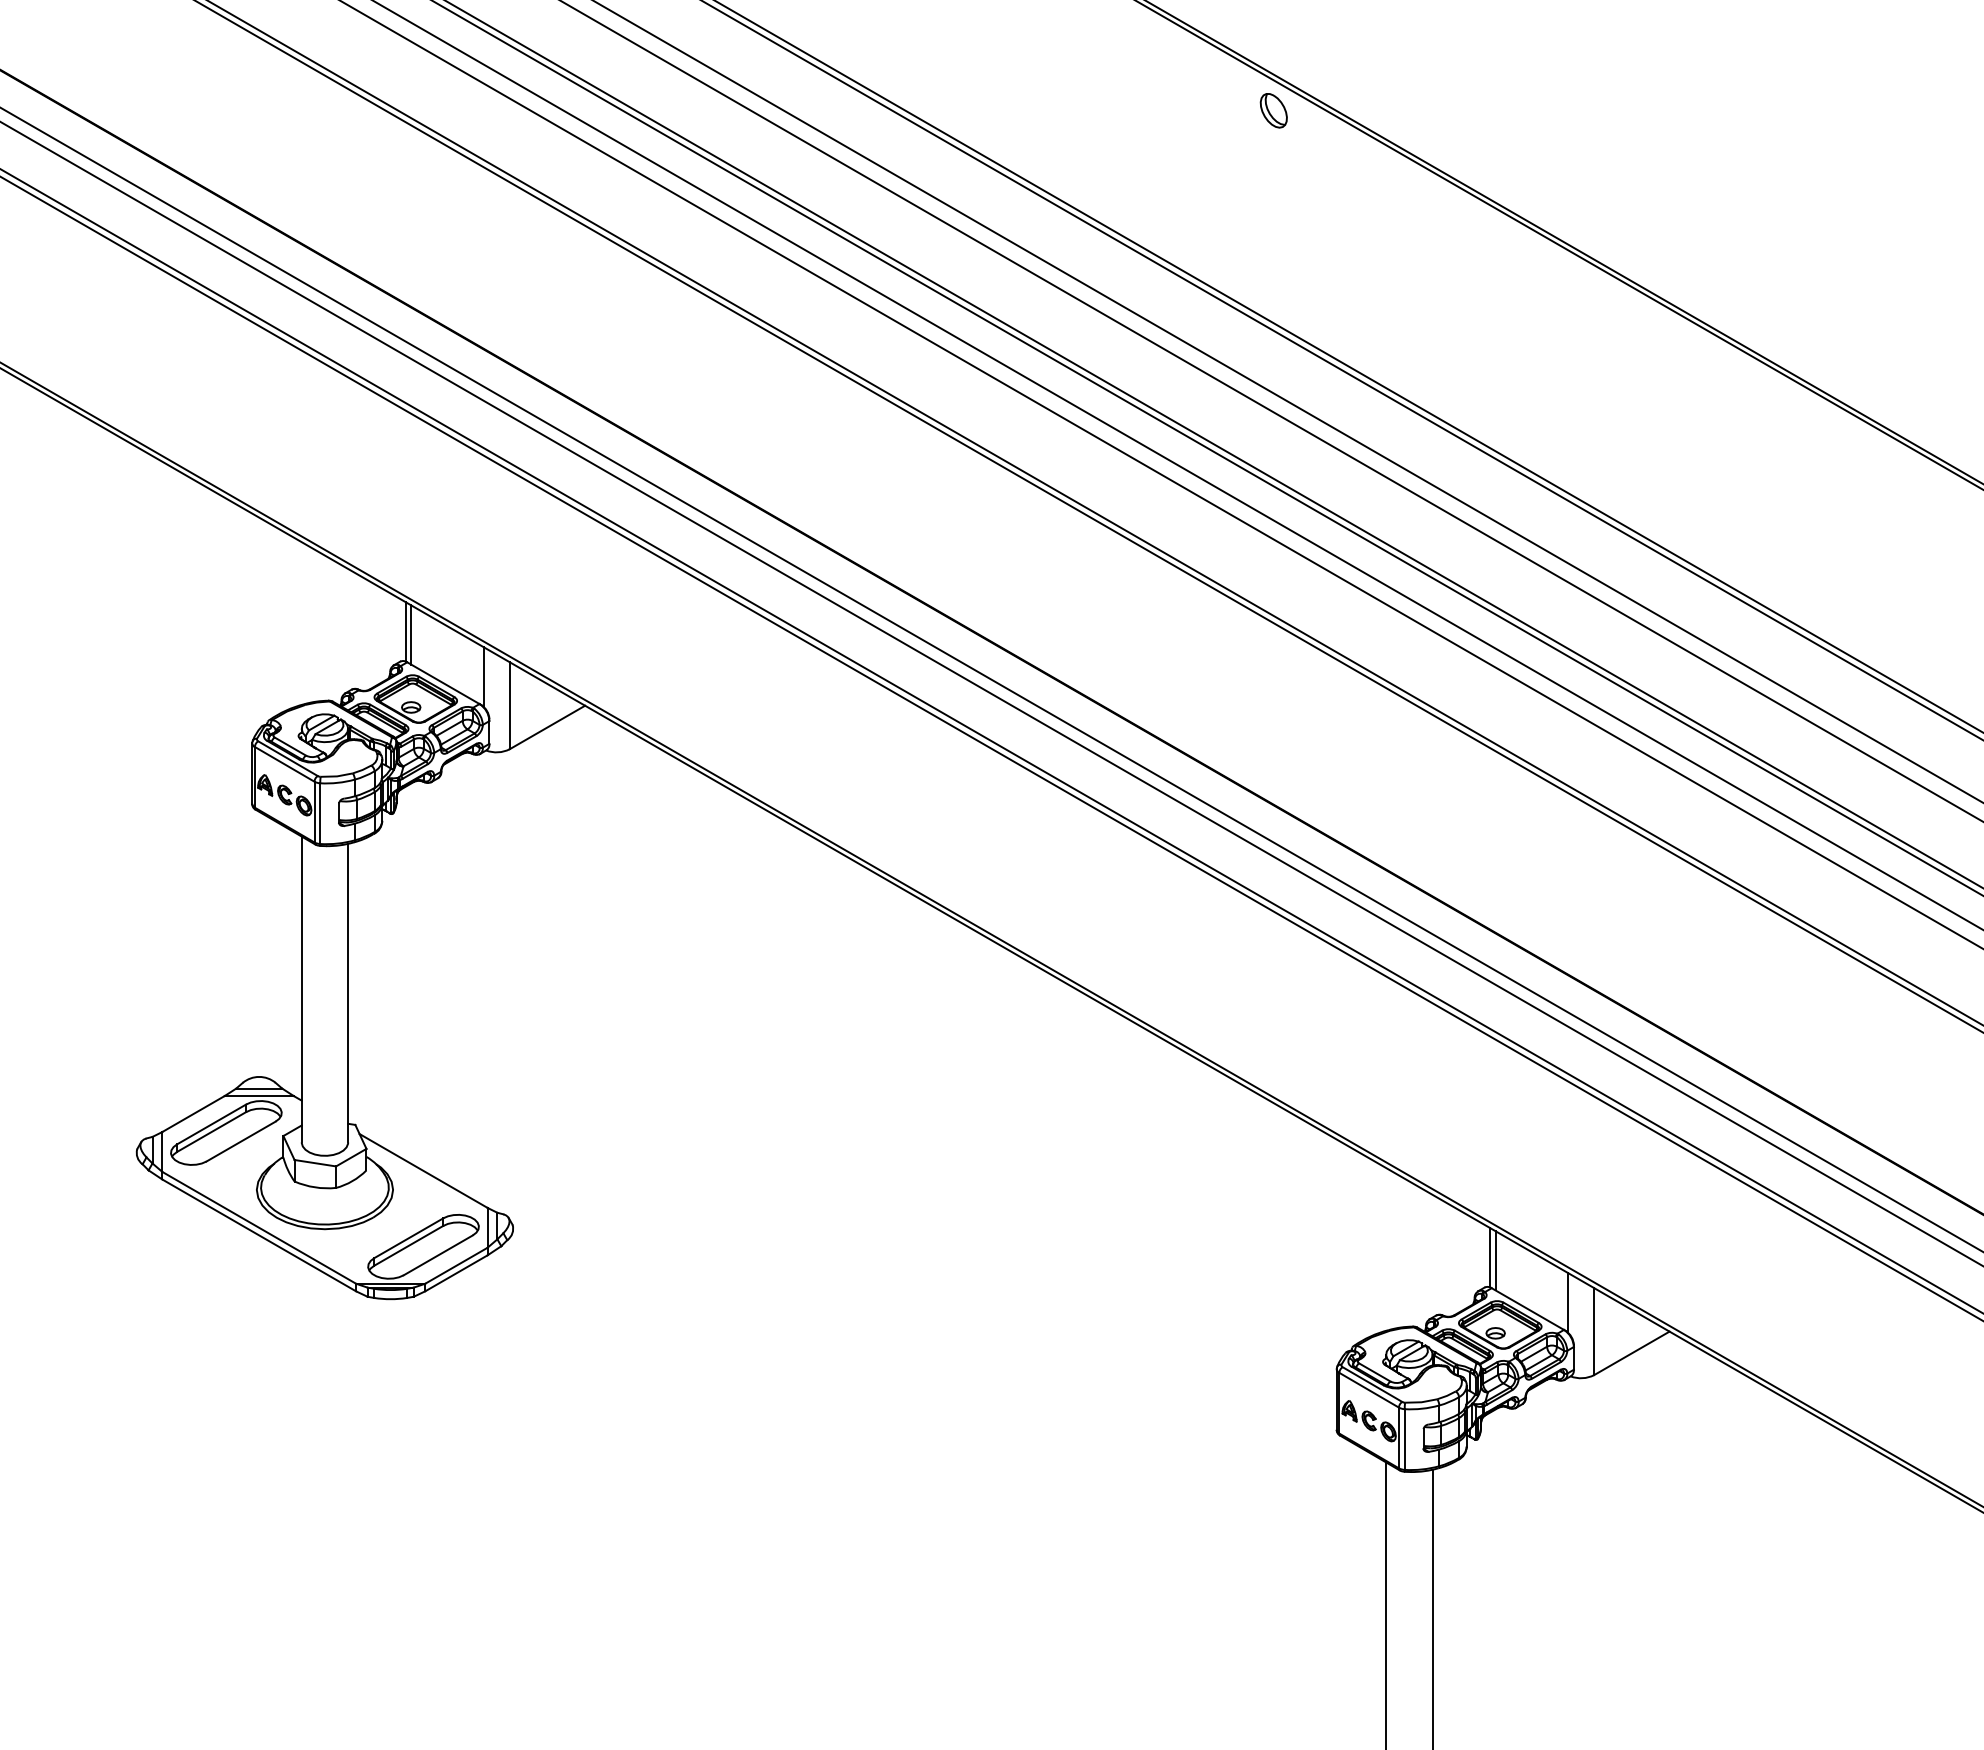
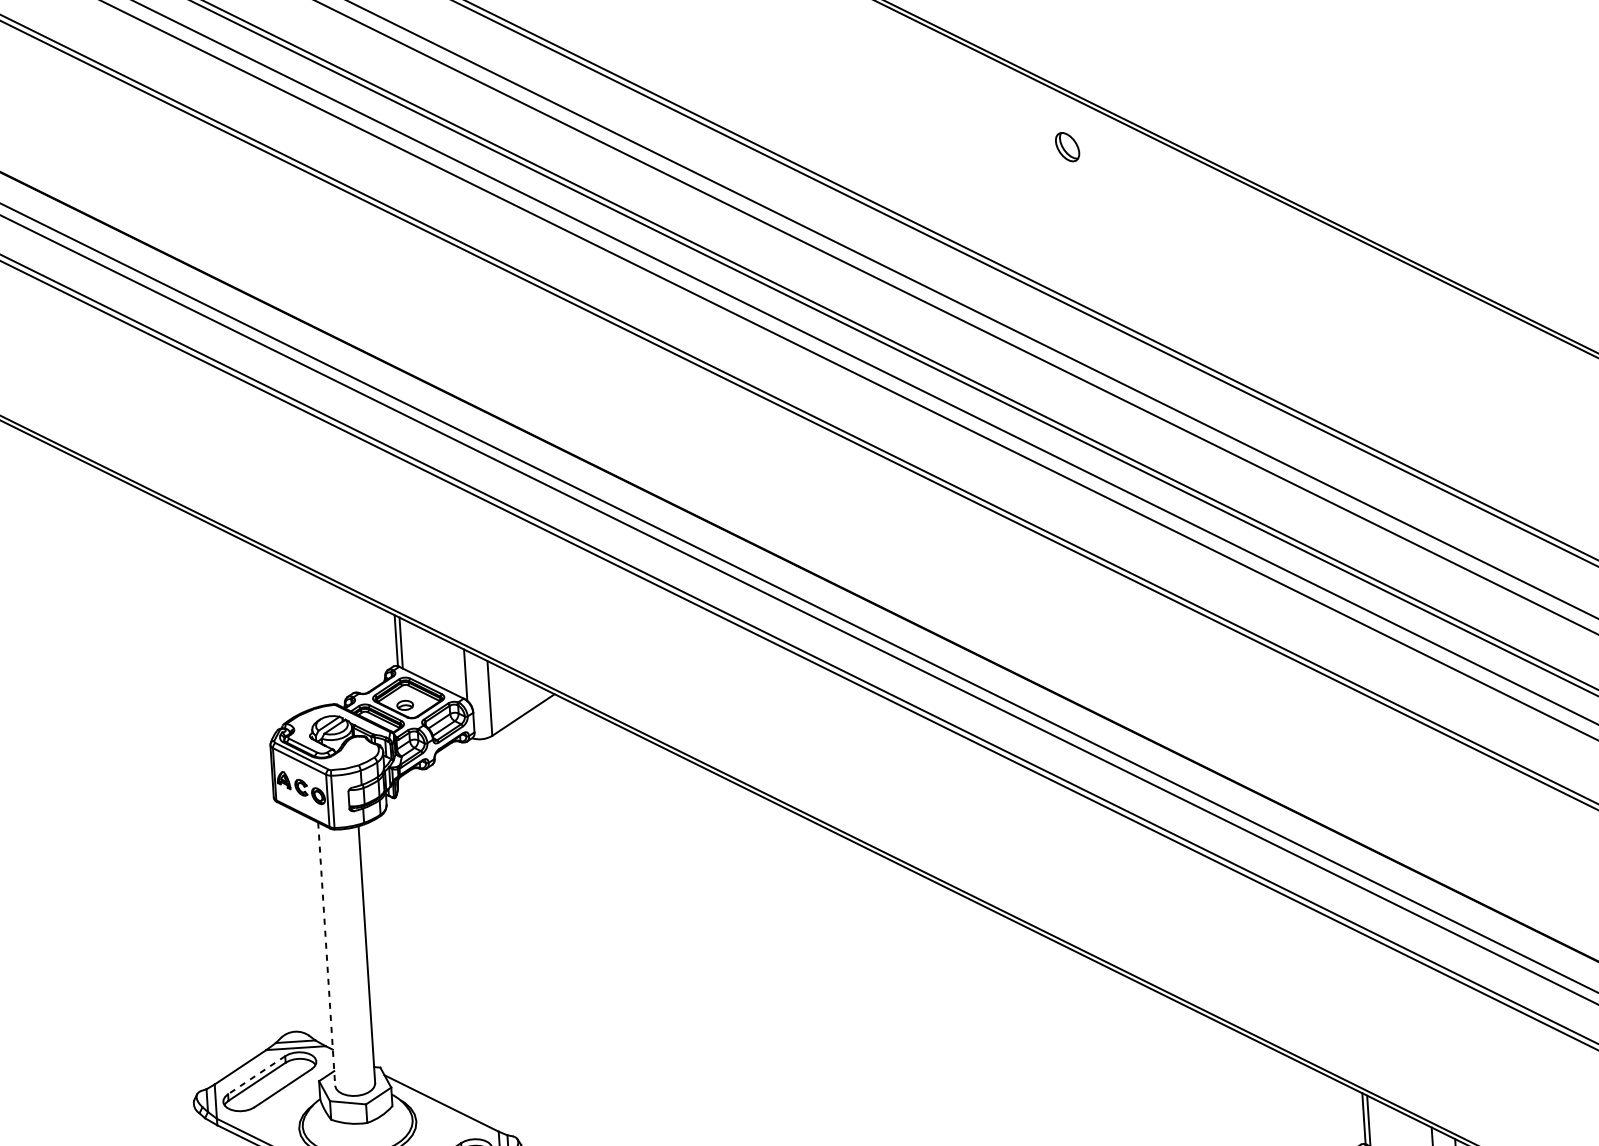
part: (1273, 110) -> (1067, 146), moved
line: (301, 989) -> (326, 954), solid -> dashed
line: (211, 1124) -> (256, 1075), solid -> dashed

